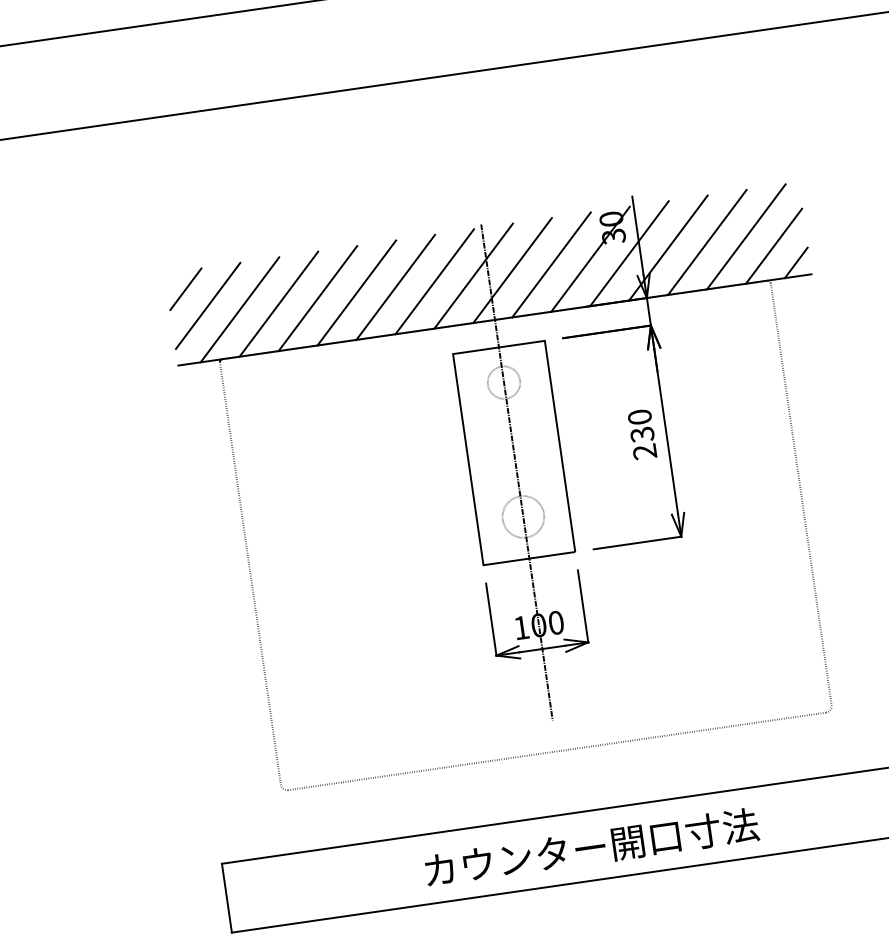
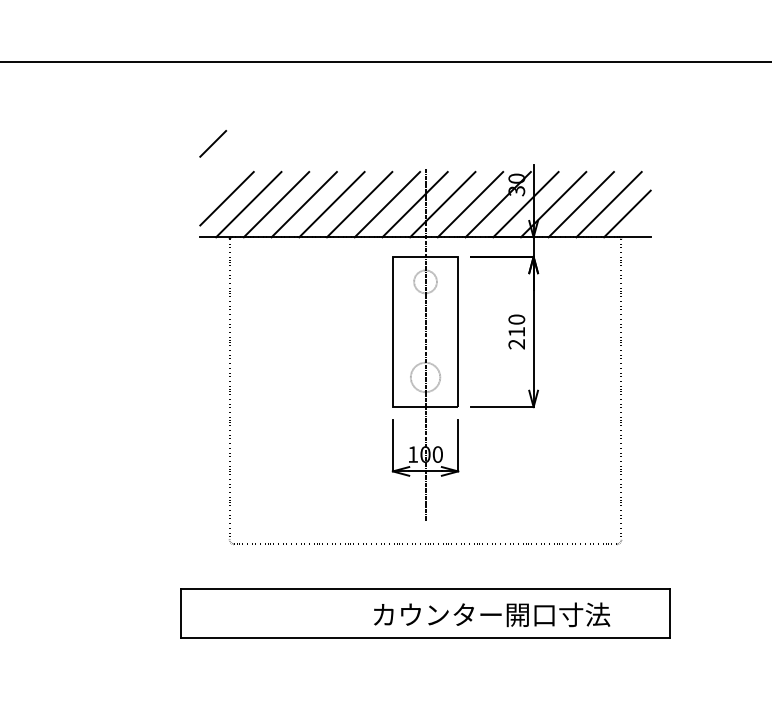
line: (795, 262) -> (640, 227), removed
line: (184, 288) -> (212, 143), moved
text: (642, 435) -> (516, 332), 230 -> 210
text: (592, 847) -> (492, 614), moved

